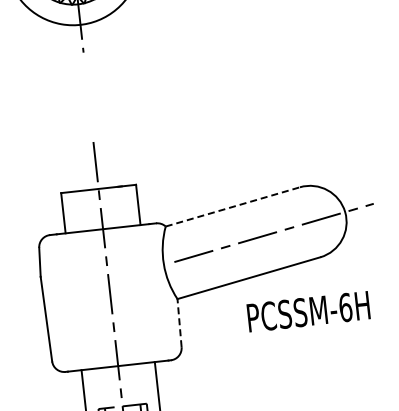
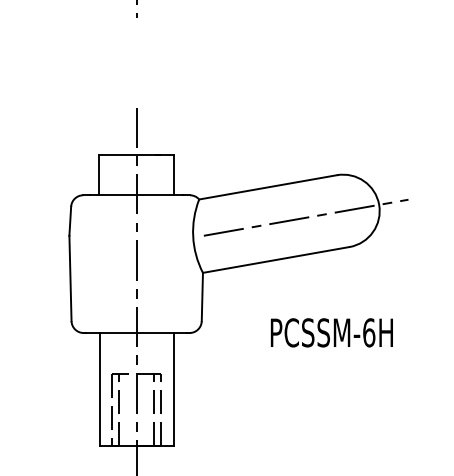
line: (233, 207) -> (268, 187), dashed -> solid
text: (308, 311) -> (331, 332), moved
line: (179, 322) -> (202, 296), dashed -> solid

